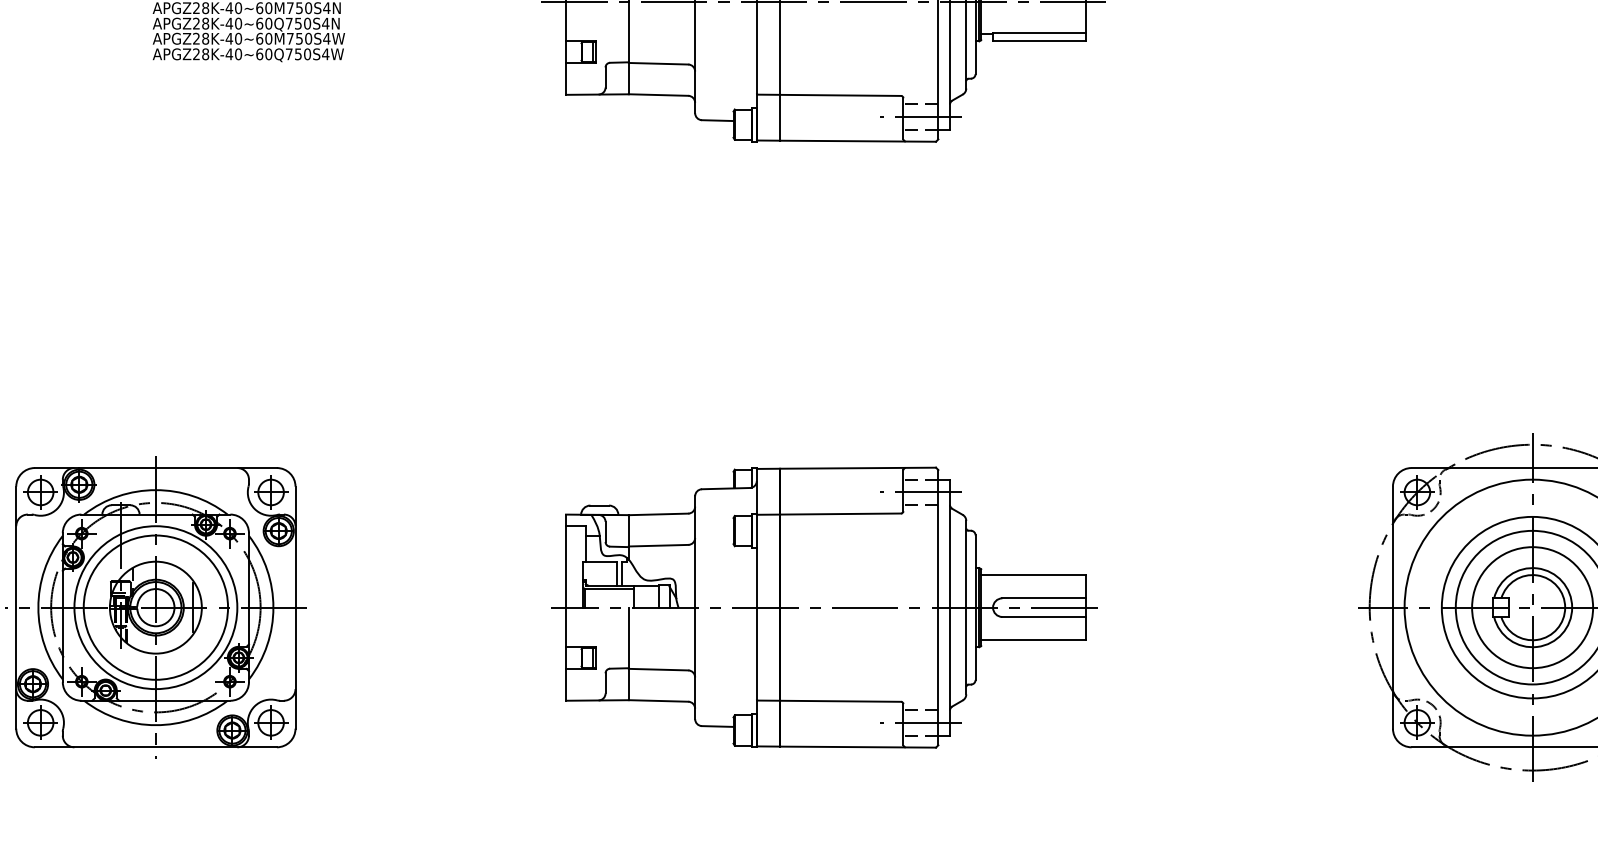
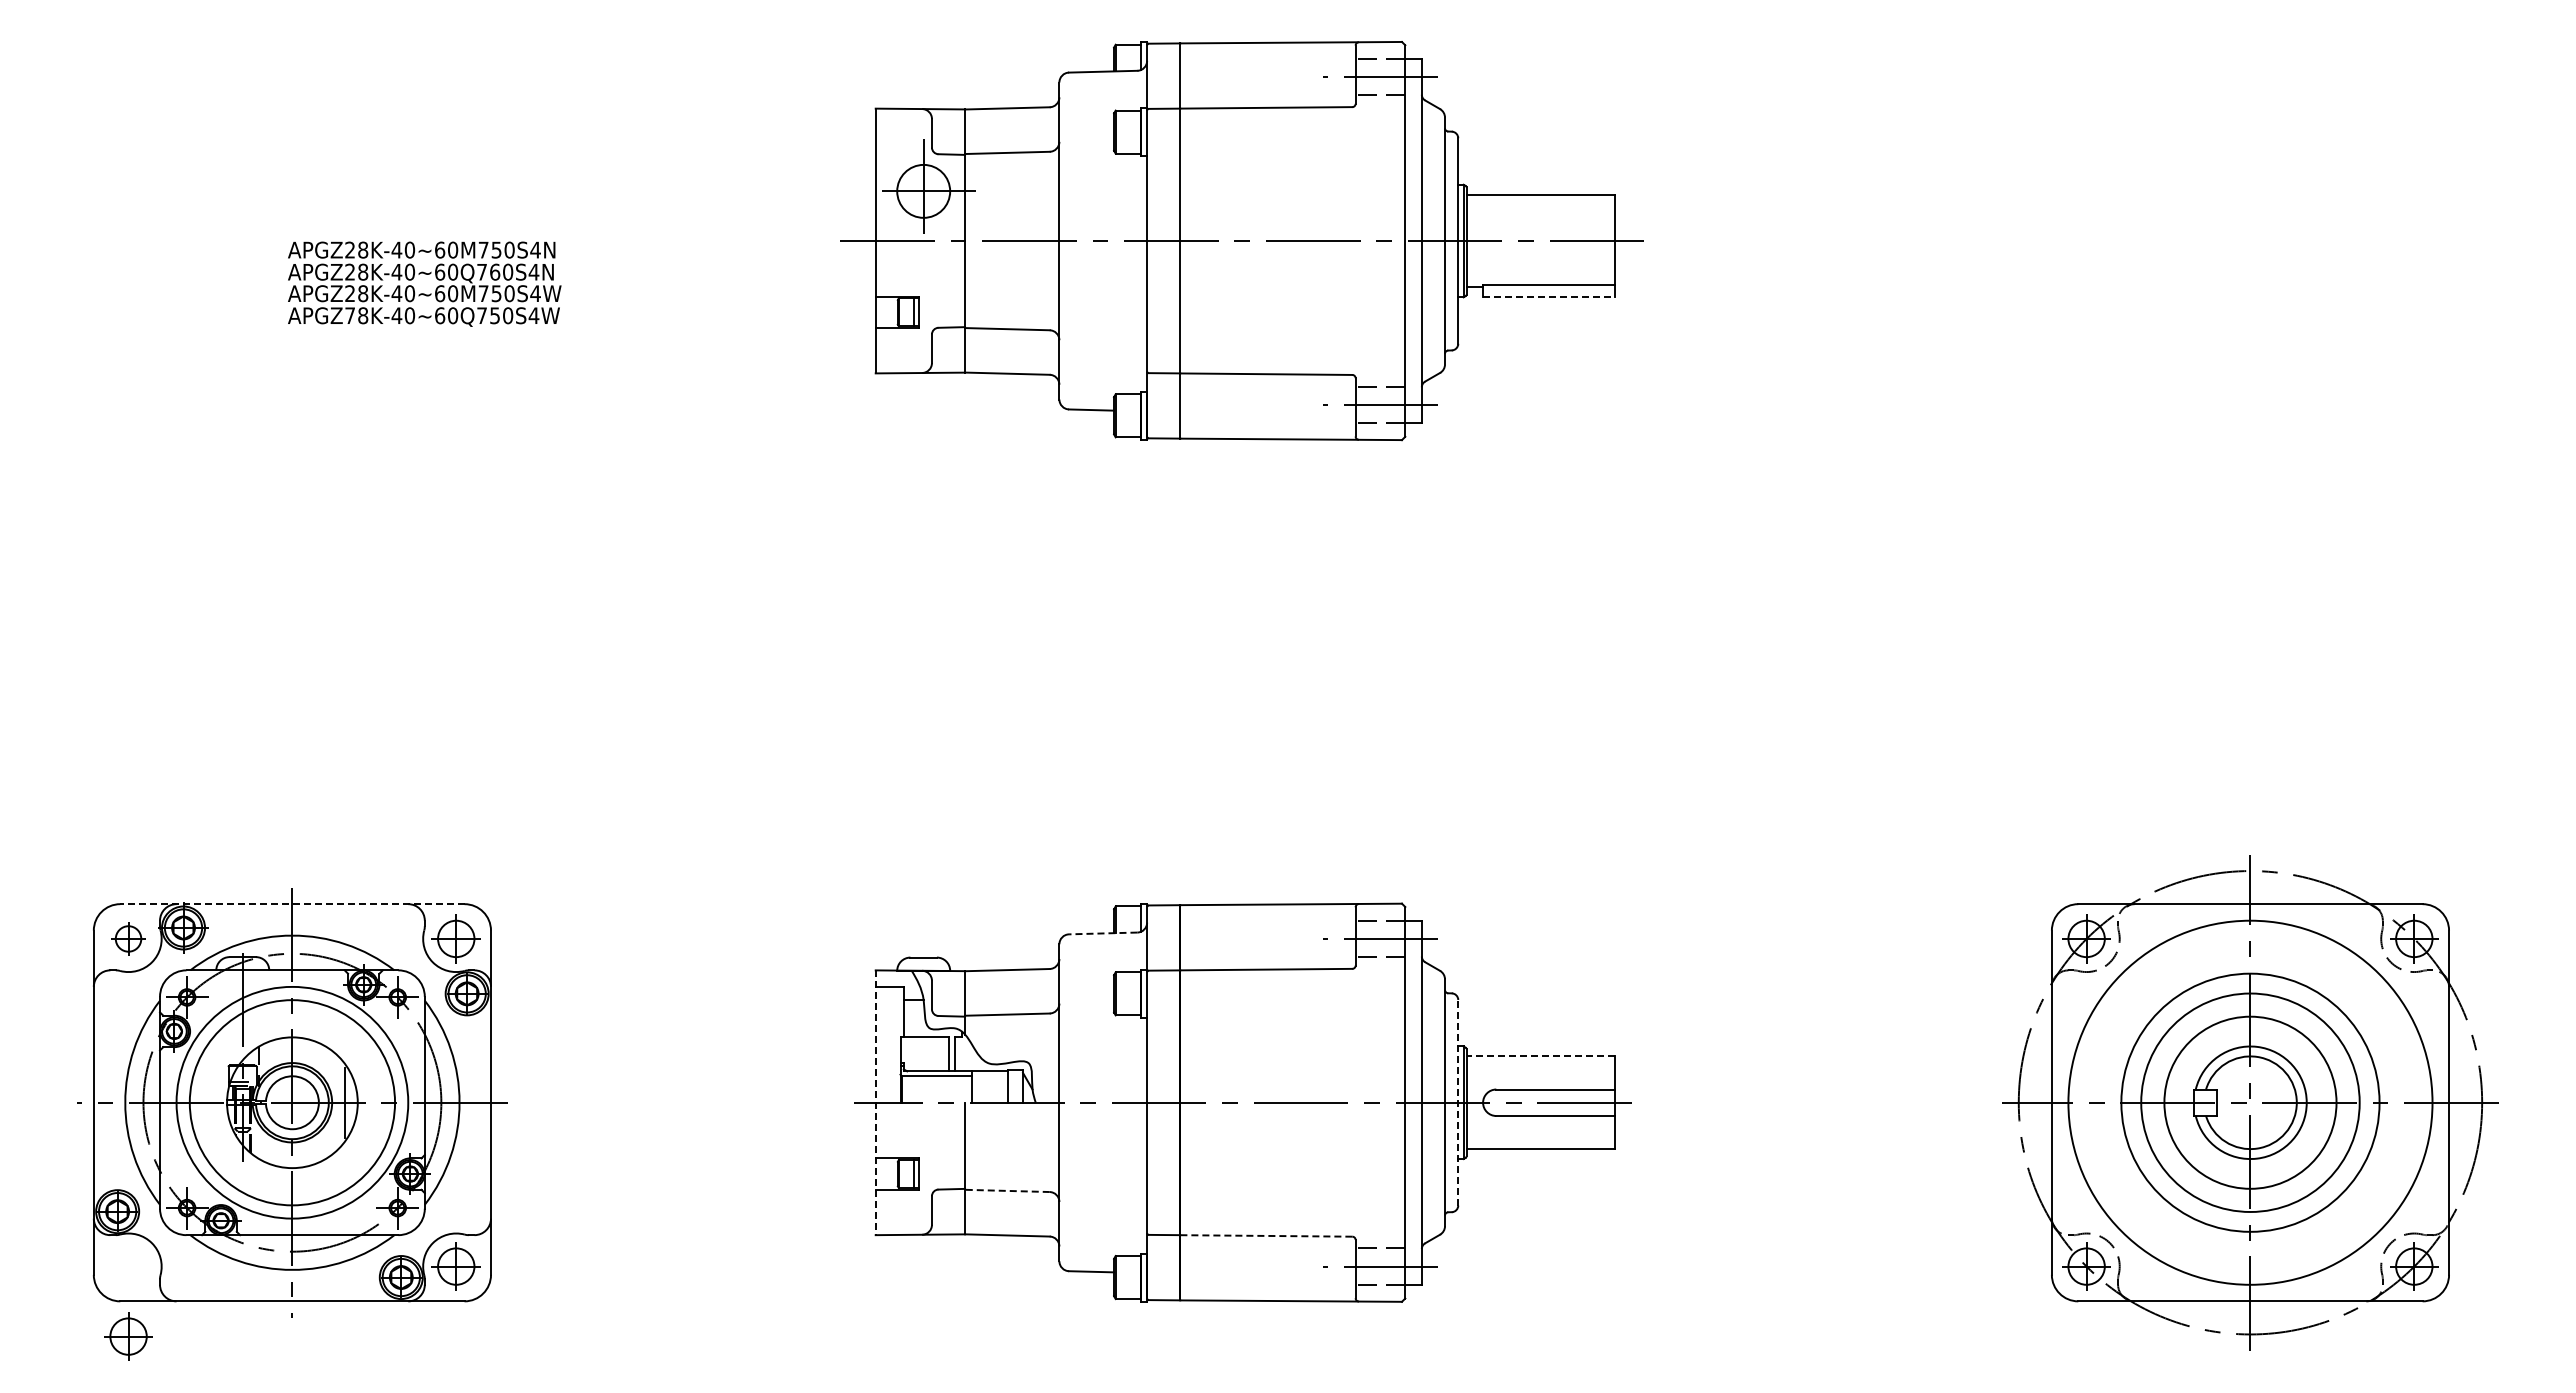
text: (298, 23) -> (495, 271), APGZ28K-40~60Q750S4N -> APGZ28K-40~60Q760S4N
line: (1039, 41) -> (1549, 297), solid -> dashed
text: (196, 54) -> (349, 315), APGZ28K-40~60Q750S4W -> APGZ78K-40~60Q750S4W
line: (155, 468) -> (291, 904), solid -> dashed
line: (725, 488) -> (1102, 933), solid -> dashed
part: (40, 492) -> (128, 938), size x0.7
line: (1033, 575) -> (1540, 1056), solid -> dashed
line: (975, 607) -> (1458, 1102), solid -> dashed
line: (565, 608) -> (875, 1103), solid -> dashed
line: (657, 669) -> (1006, 1190), solid -> dashed
line: (840, 700) -> (1265, 1235), solid -> dashed
part: (40, 722) -> (128, 1336), moved

